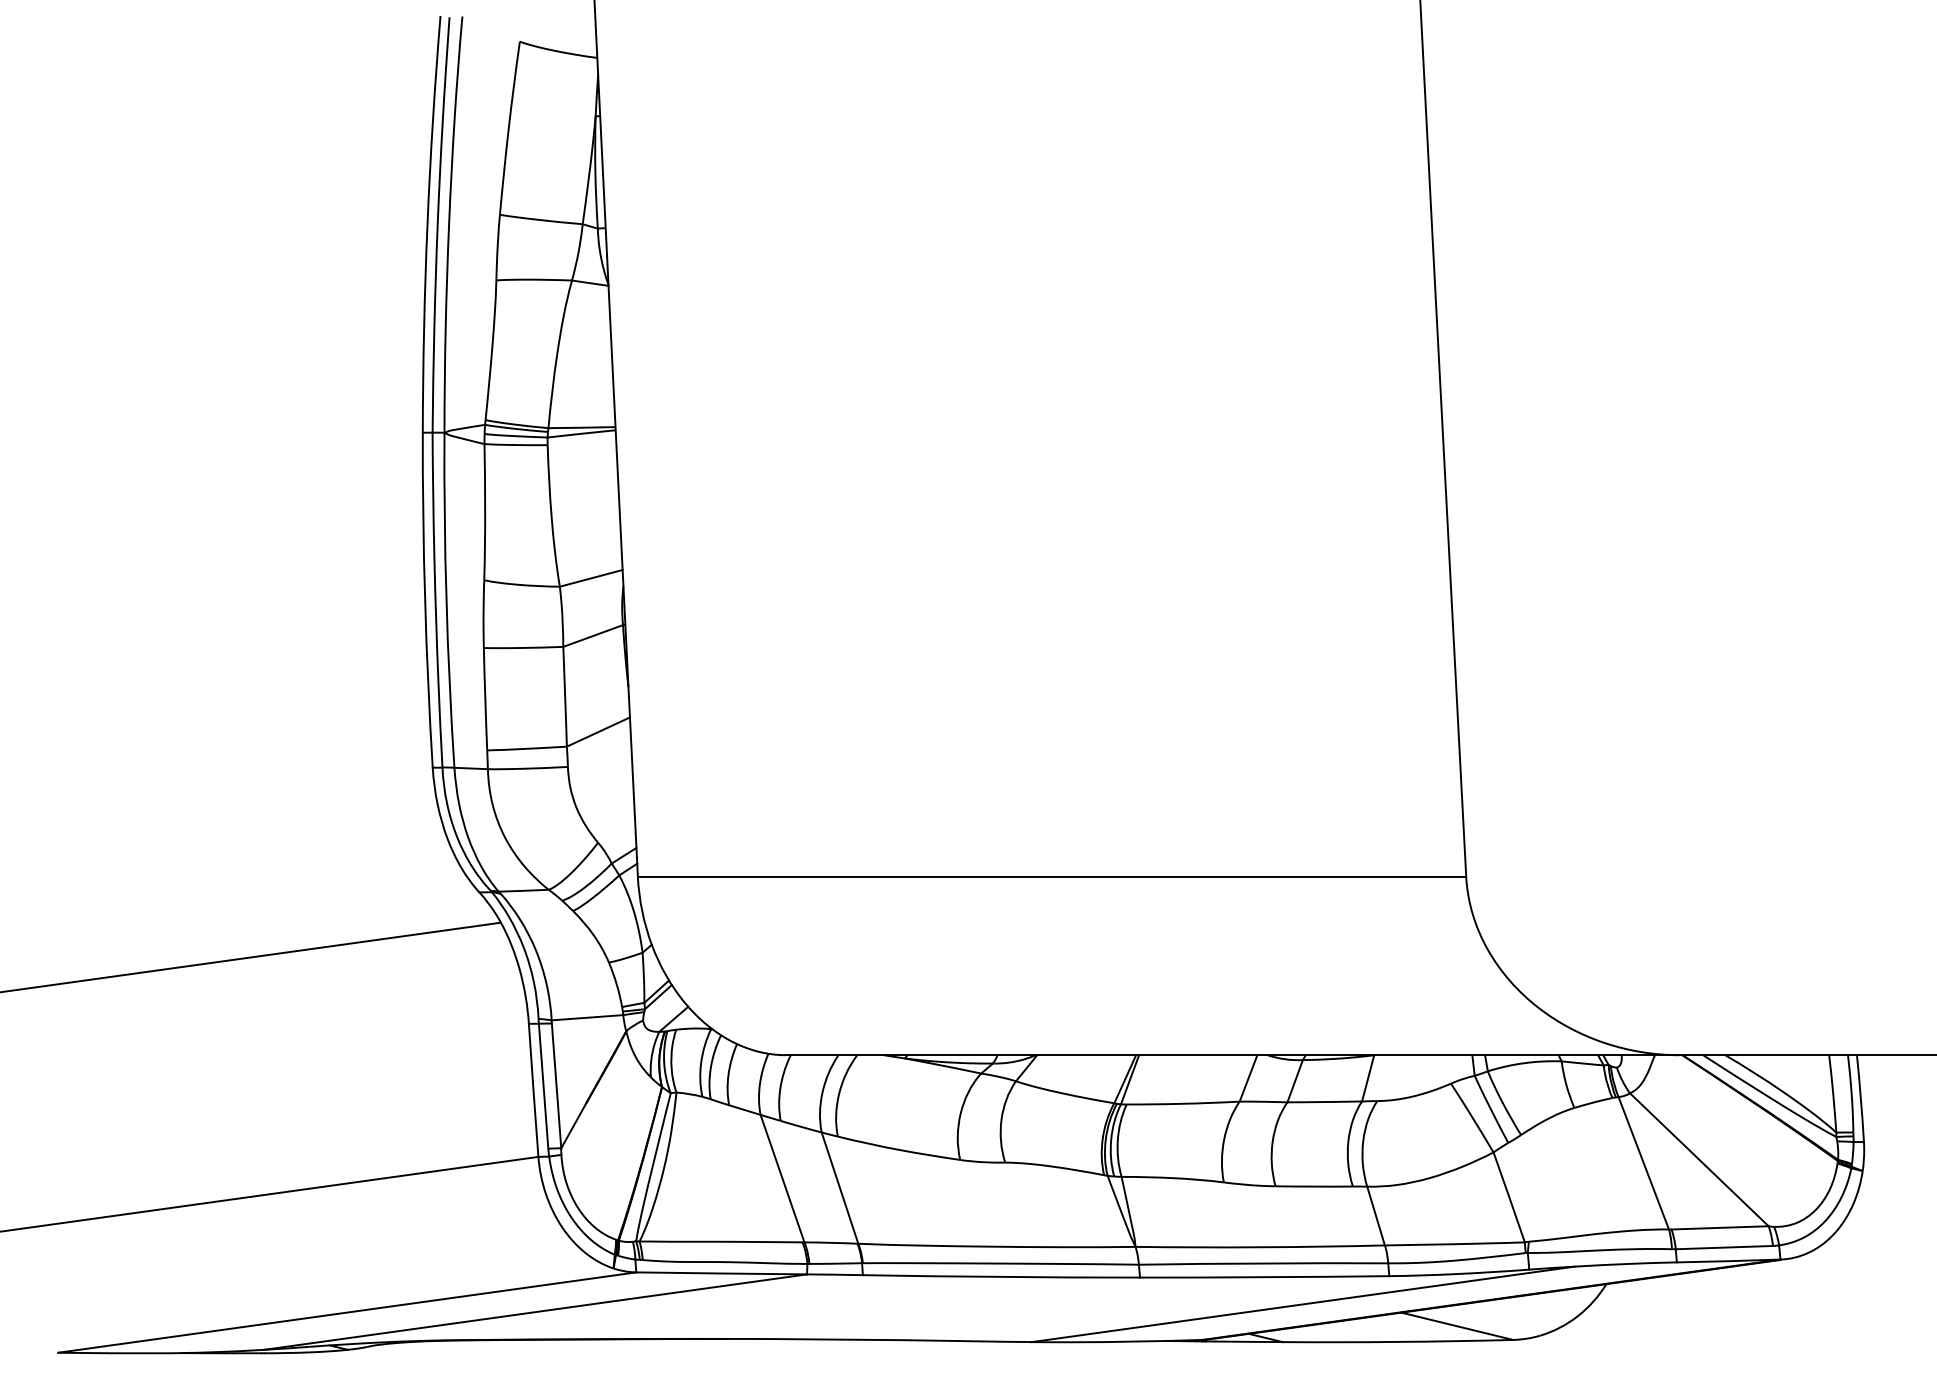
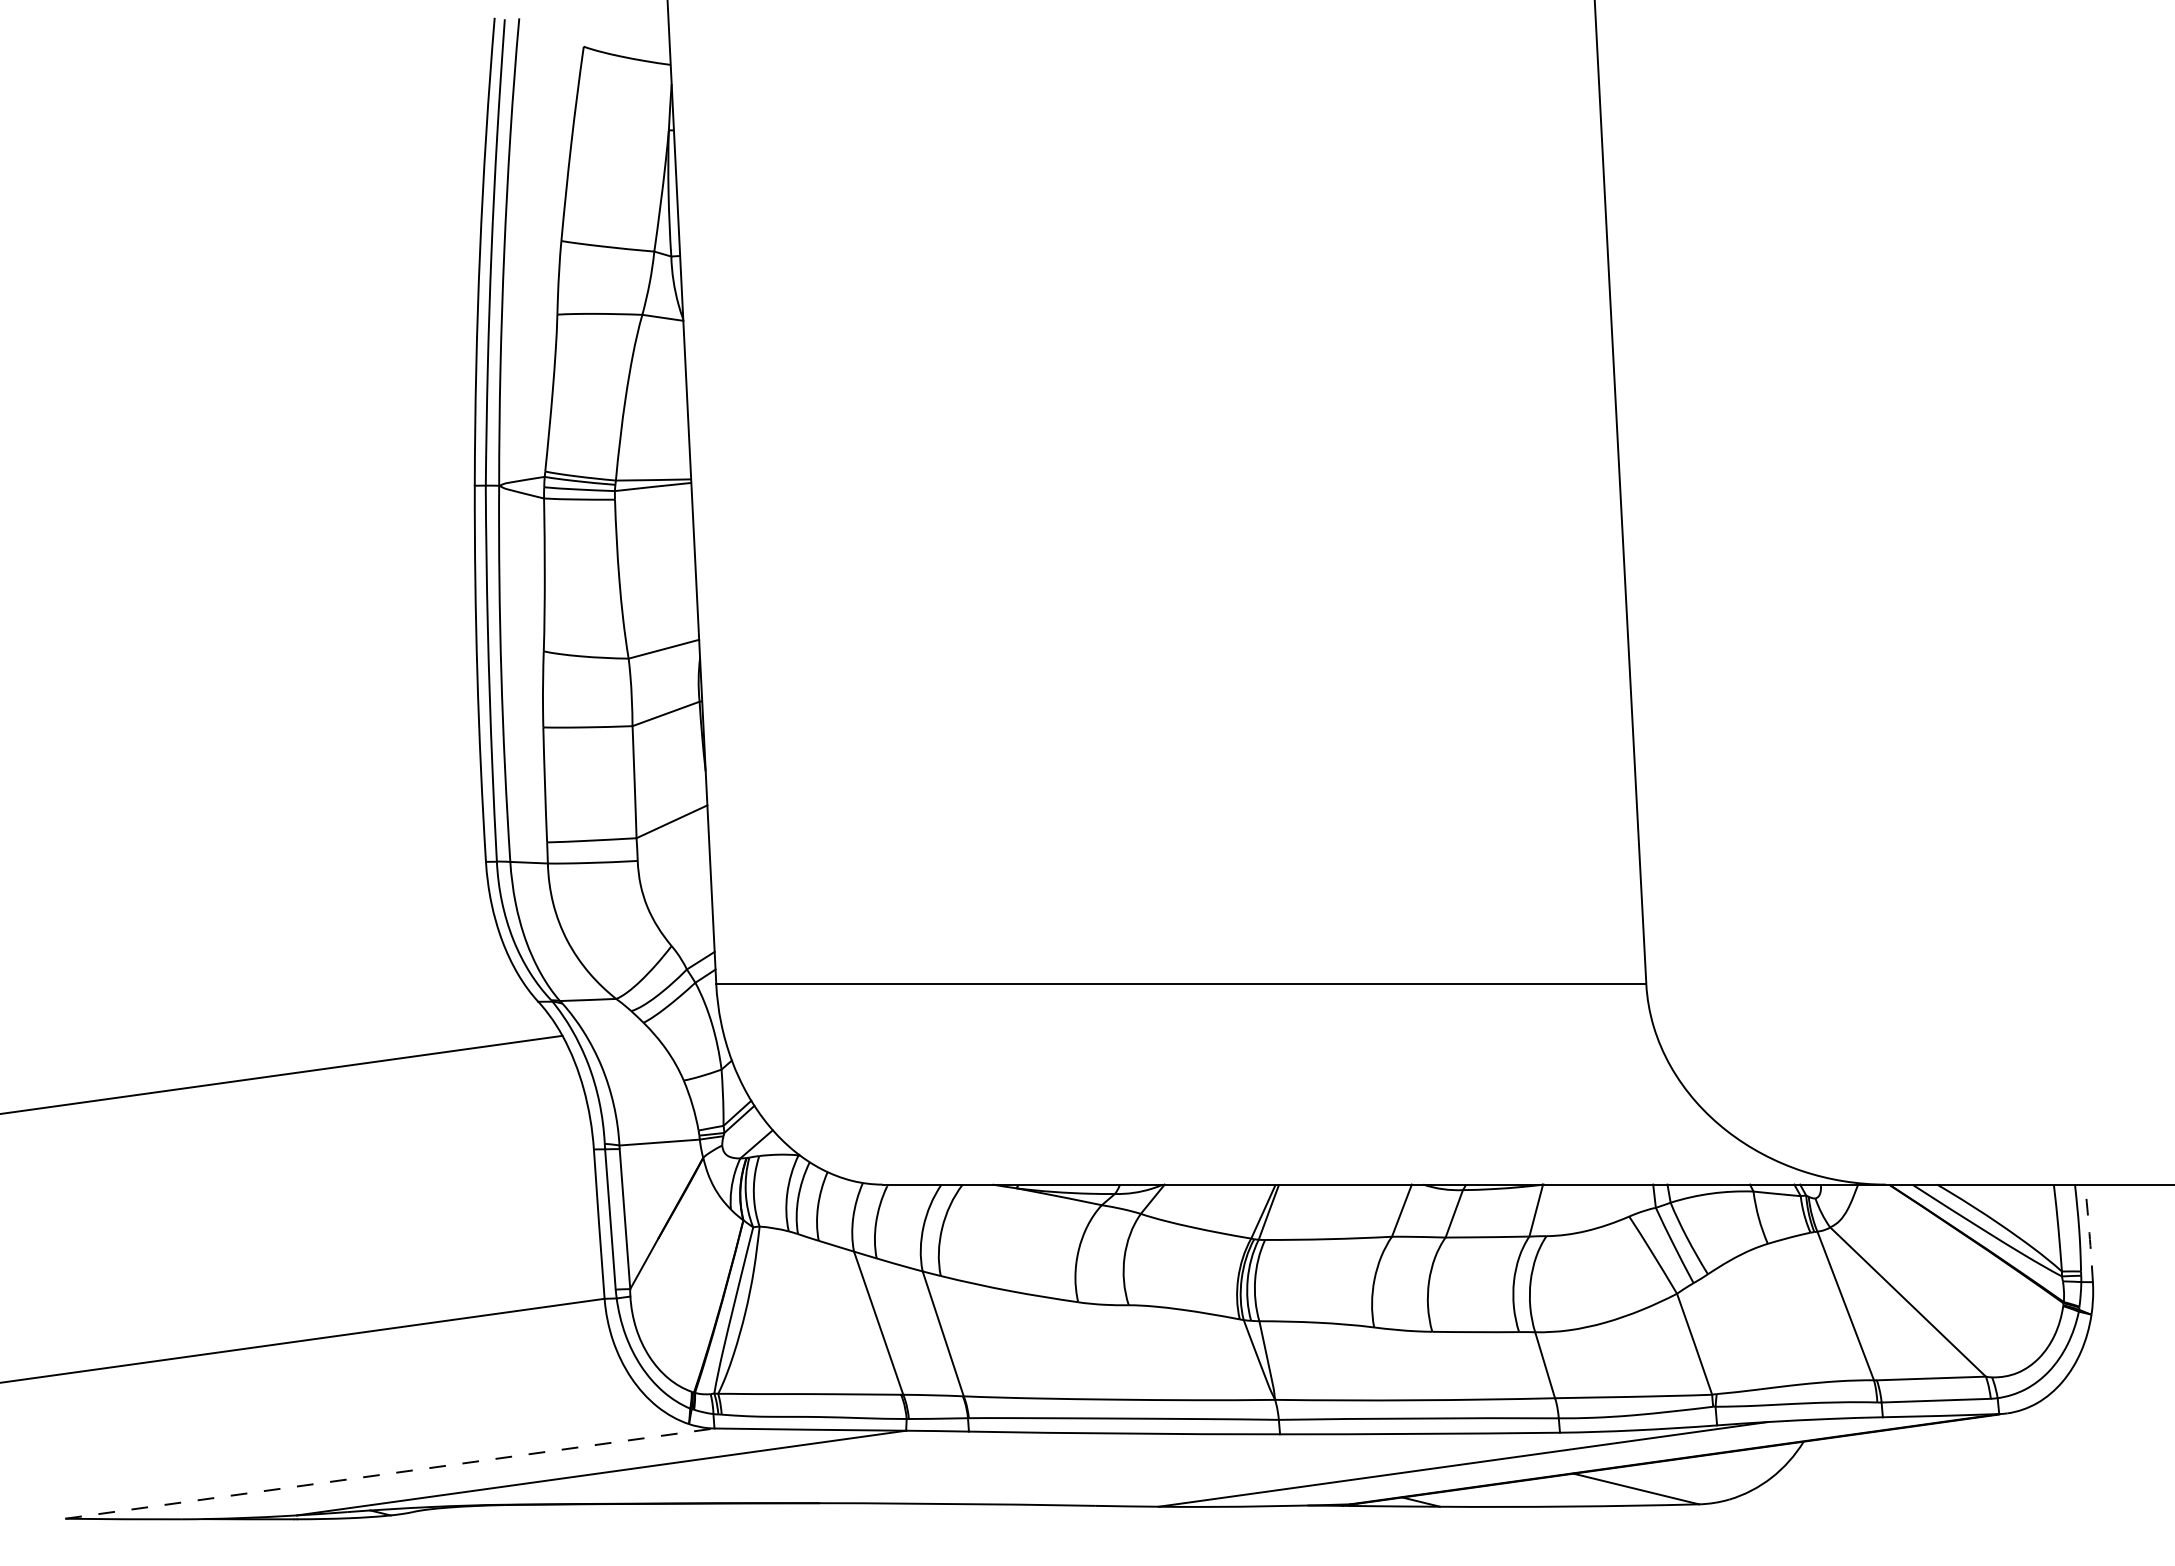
arc: (1860, 1098) -> (2089, 1233), solid -> dashed
line: (347, 1312) -> (390, 1473), solid -> dashed

